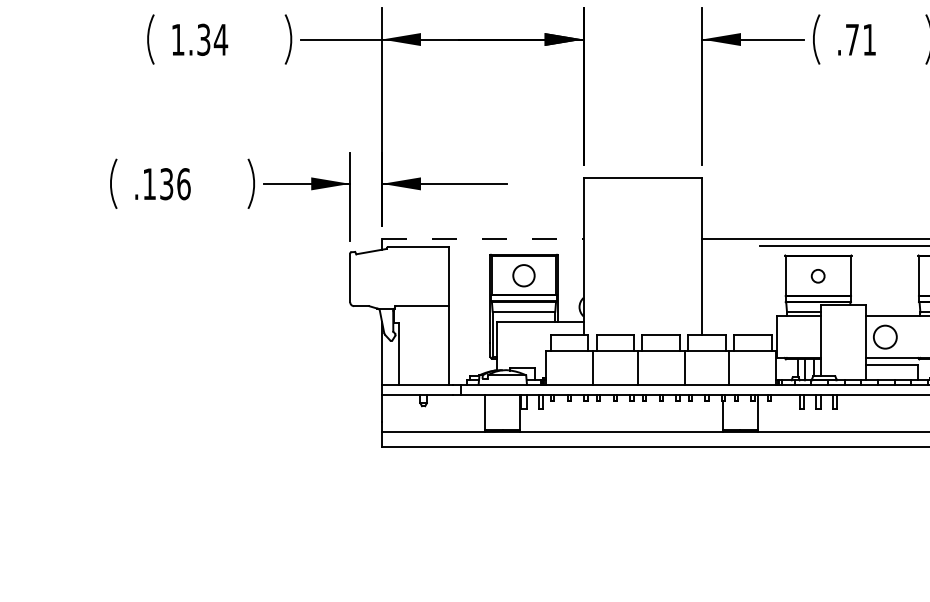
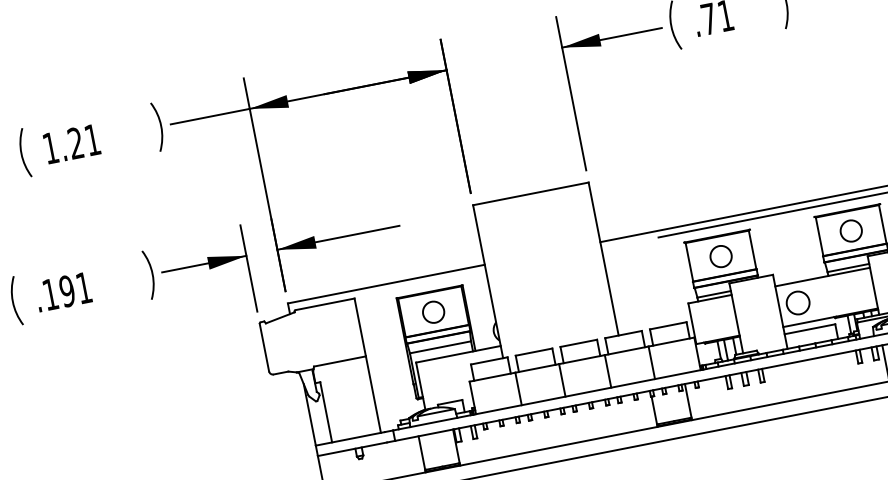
text: (212, 39) -> (84, 141), 1.34 -> 1.21
text: (175, 184) -> (75, 289), .136 -> .191
line: (482, 238) -> (386, 283), dashed -> solid
circle: (817, 275) -> (720, 255), size x1.67

